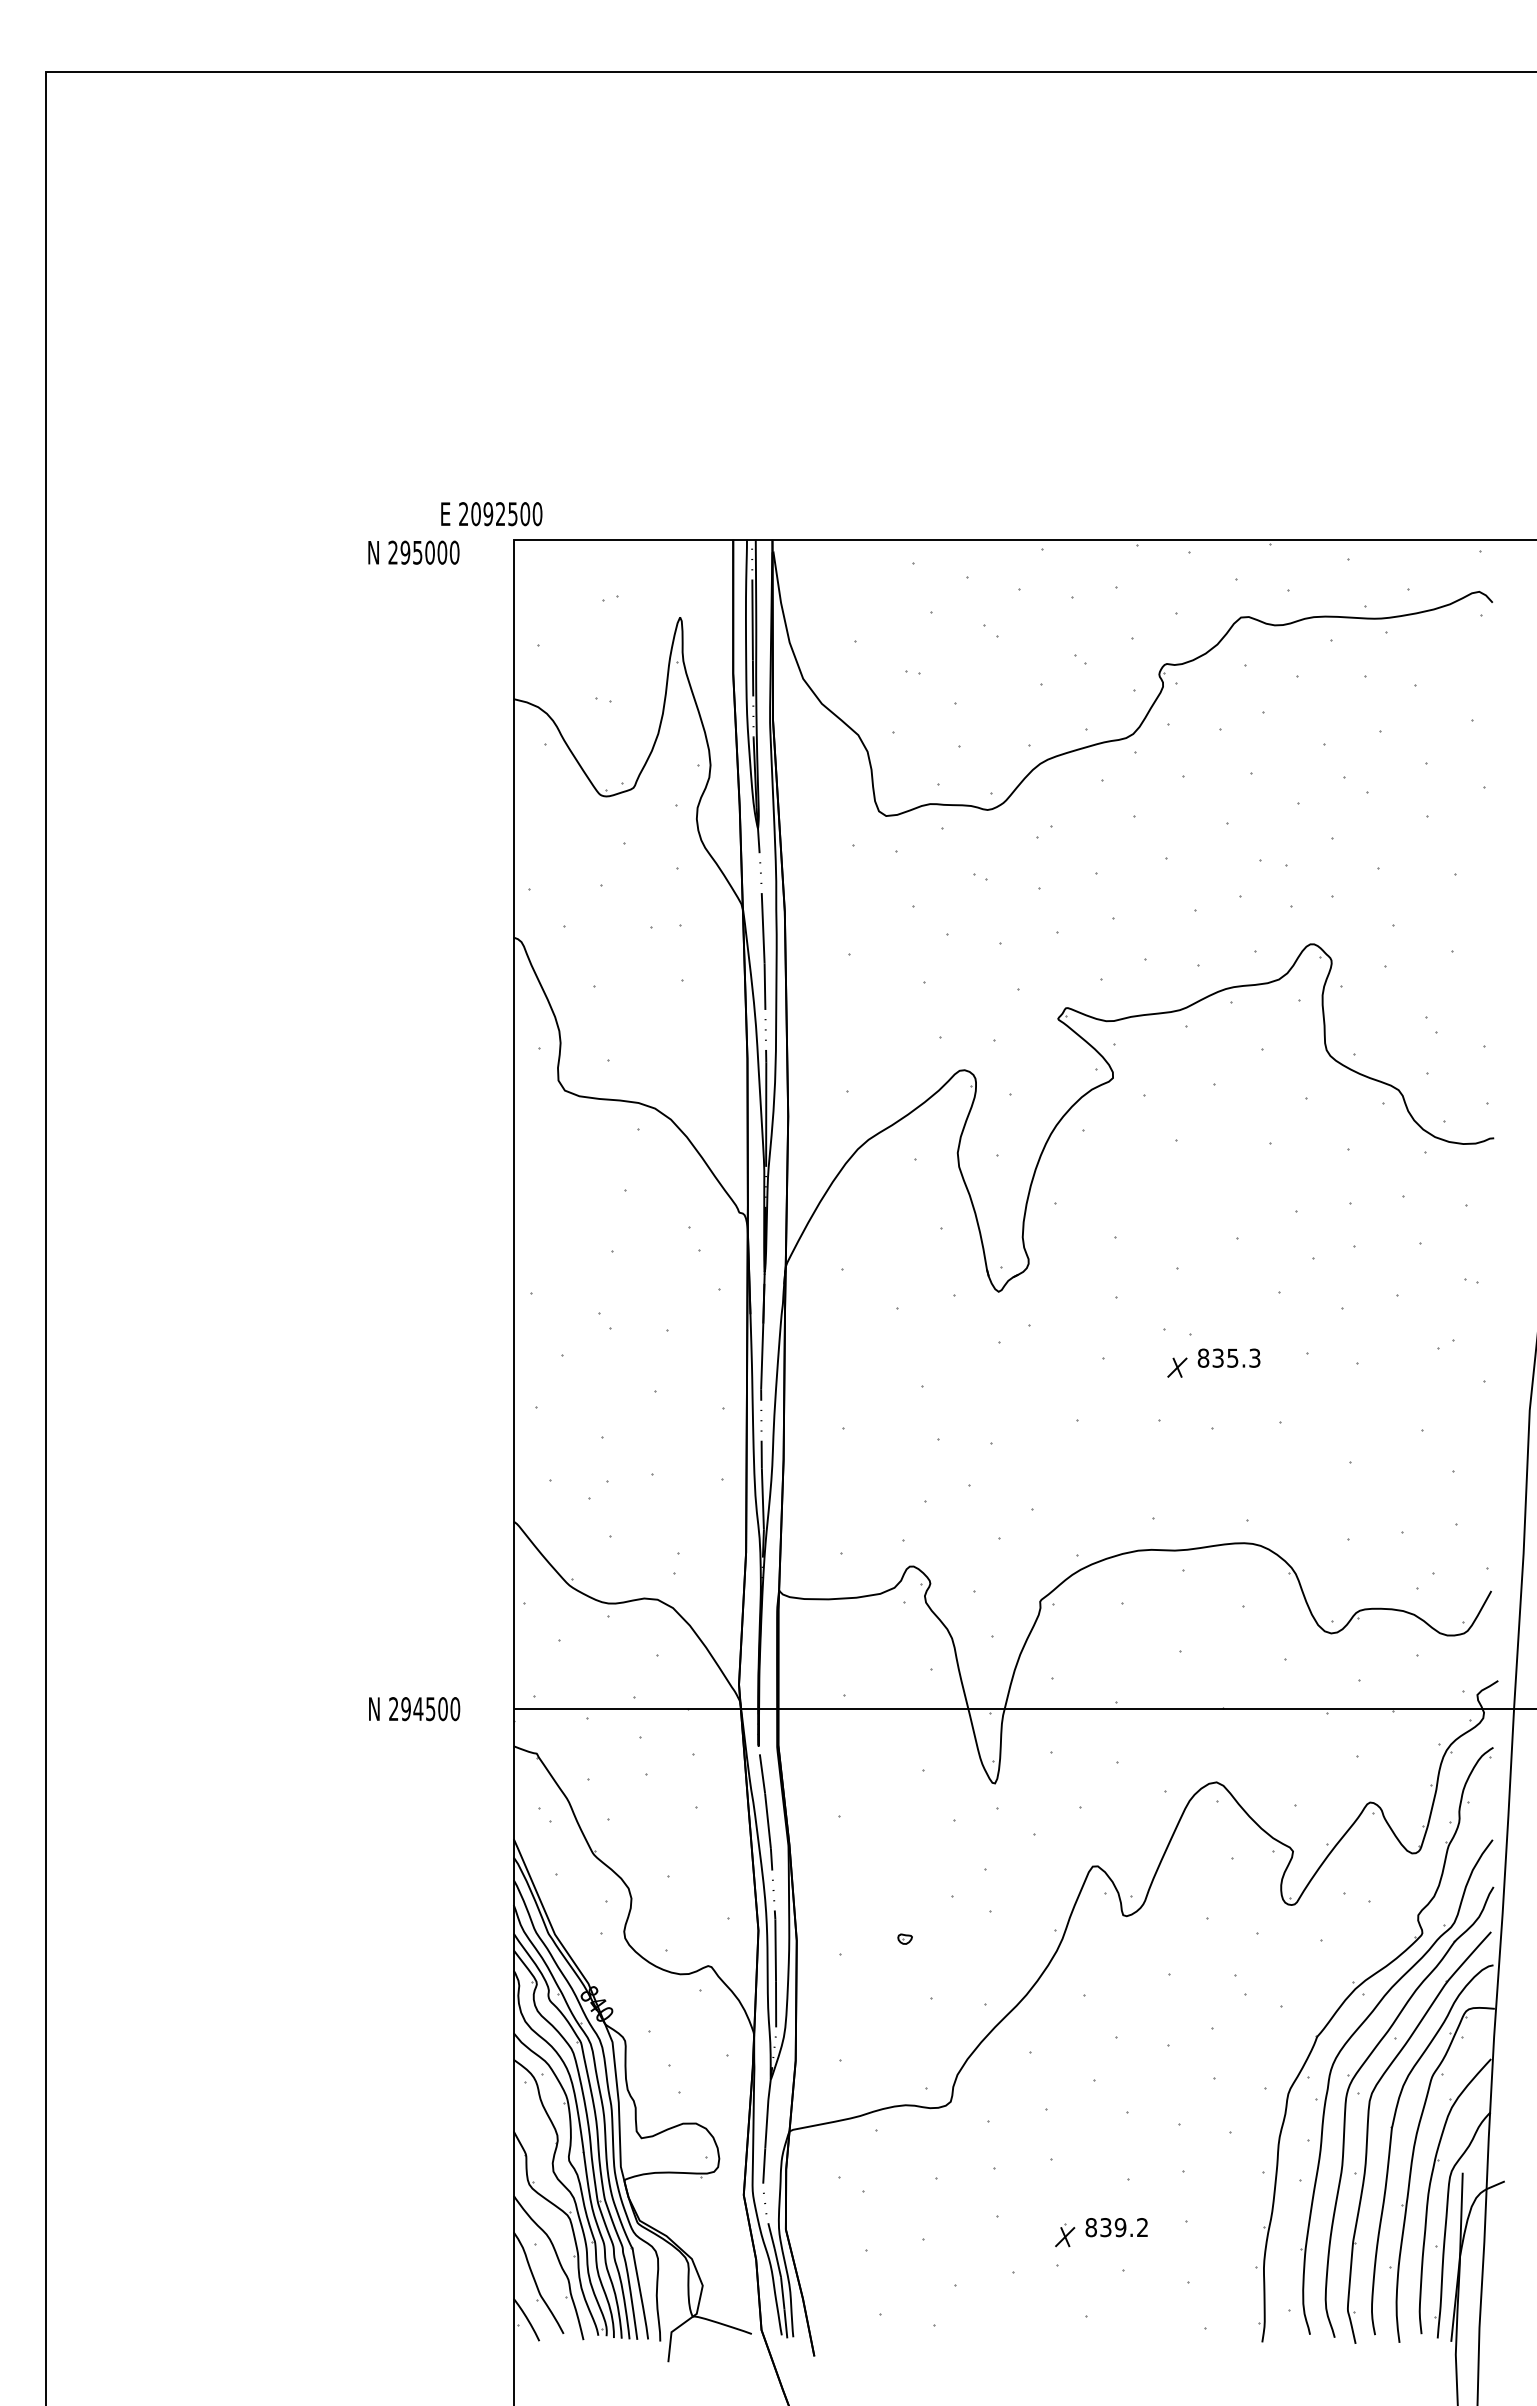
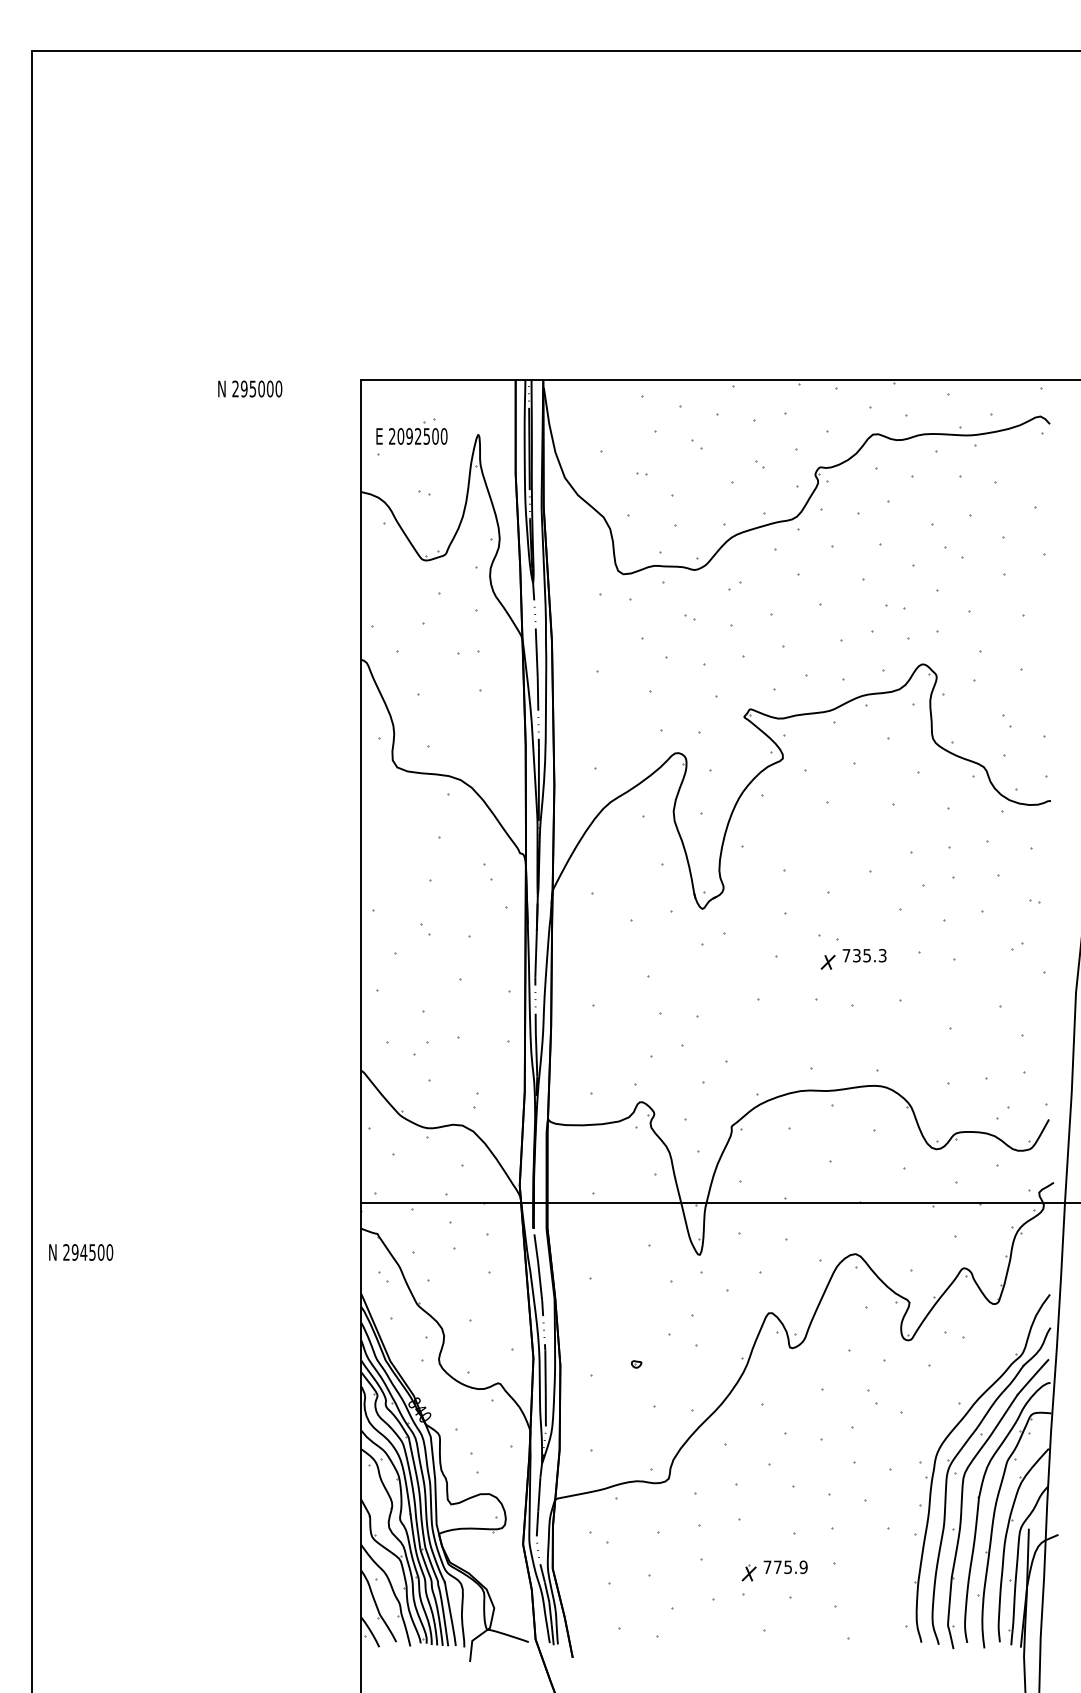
text: (491, 514) -> (411, 436), moved
text: (413, 552) -> (249, 388), moved
text: (1203, 1357) -> (846, 955), 835.3 -> 735.3
text: (414, 1709) -> (81, 1252), moved
part: (1334, 2016) -> (938, 1418), removed
text: (1116, 2227) -> (785, 1567), 839.2 -> 775.9

